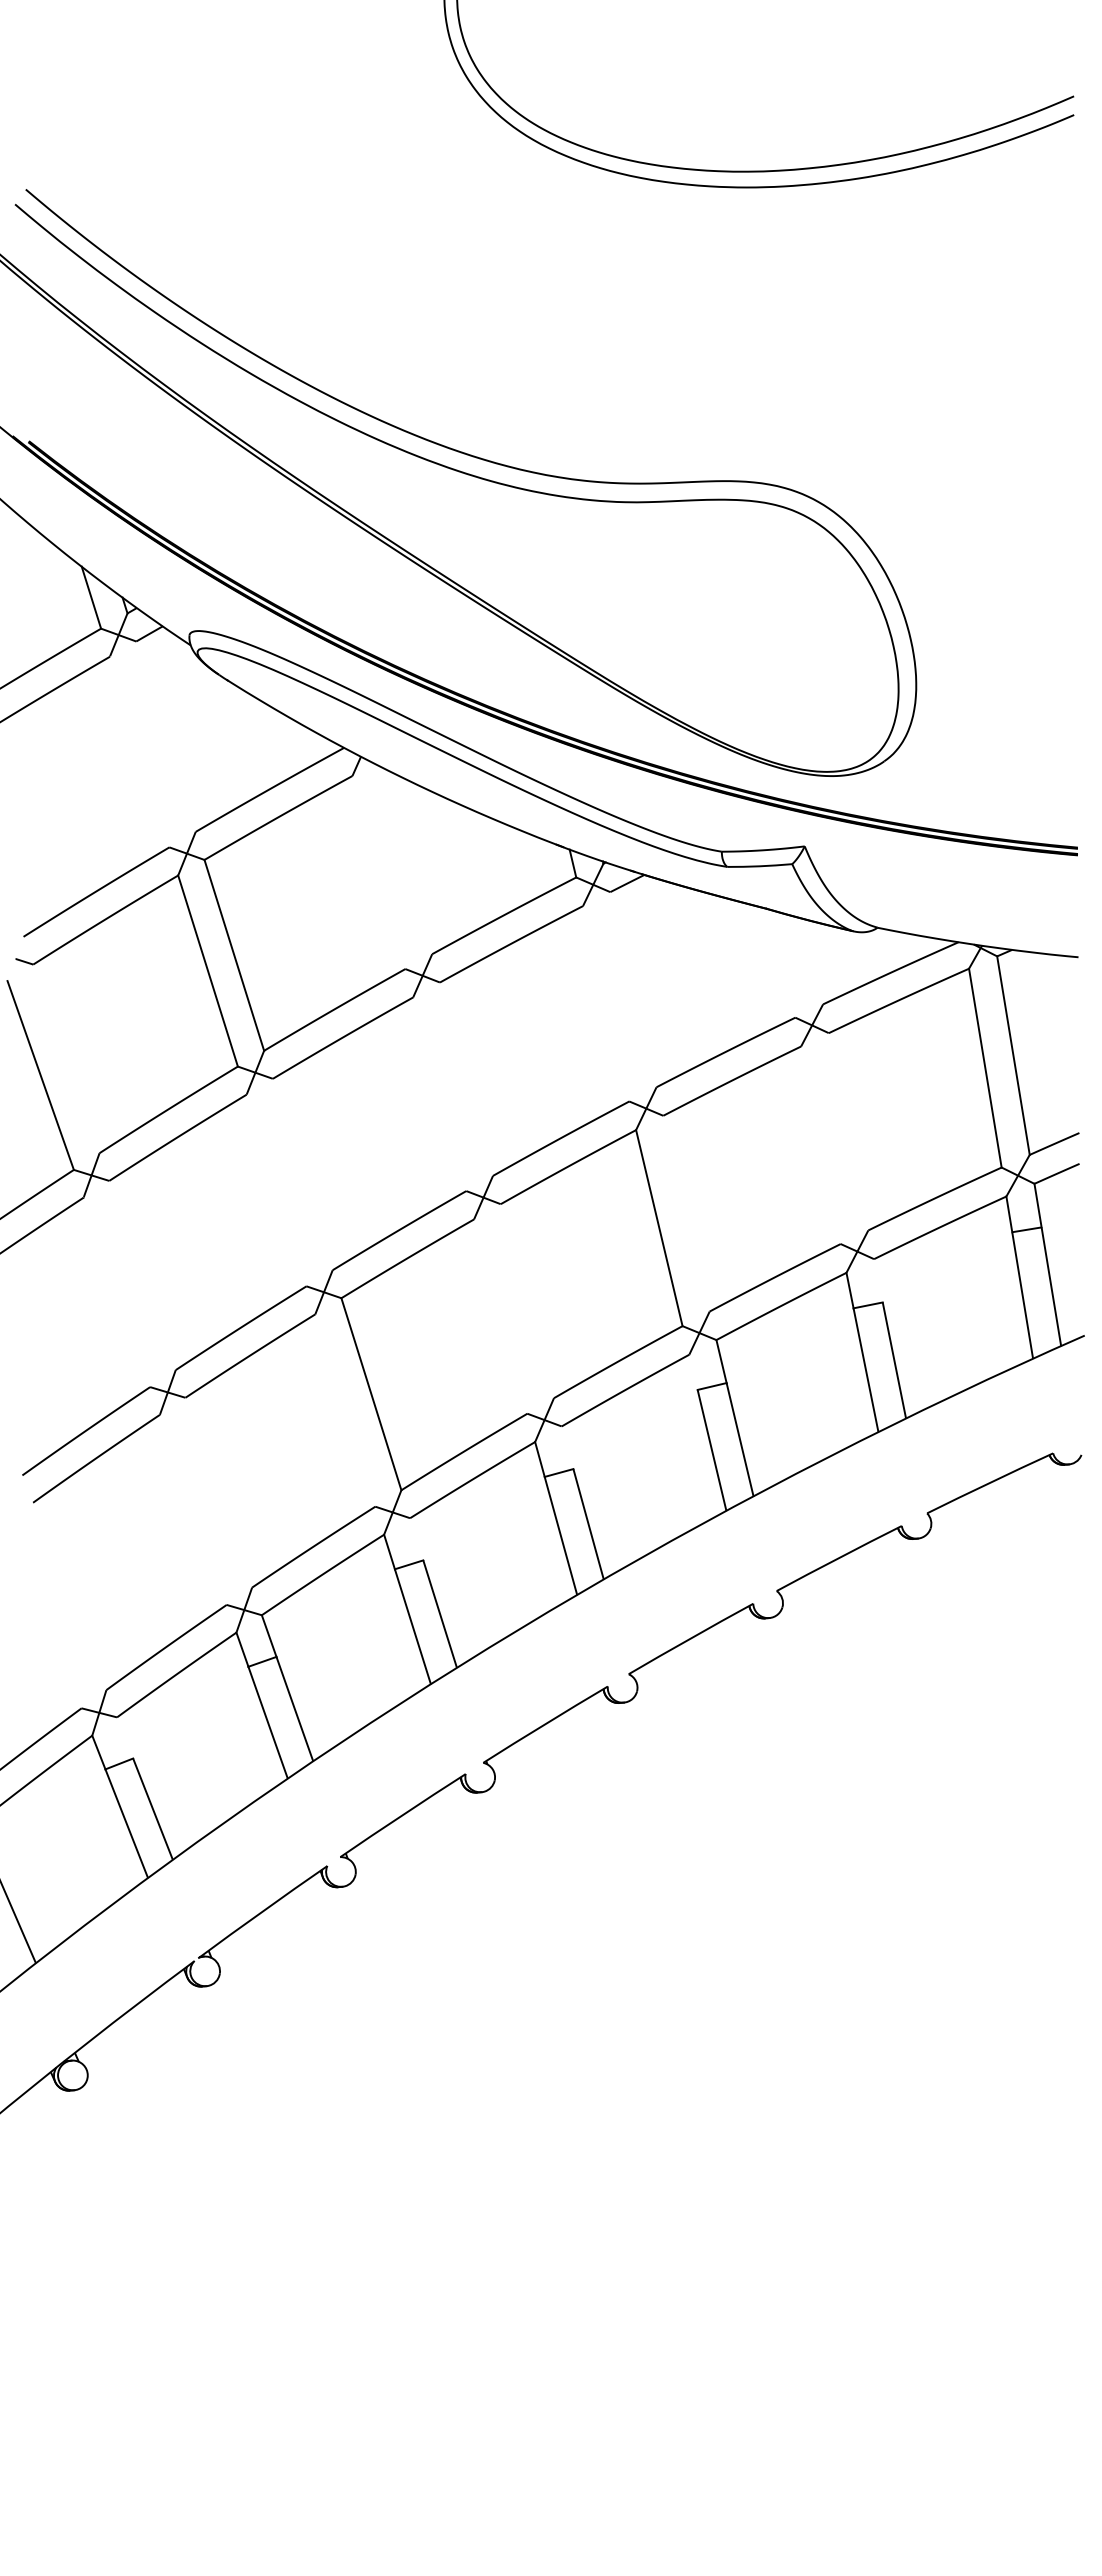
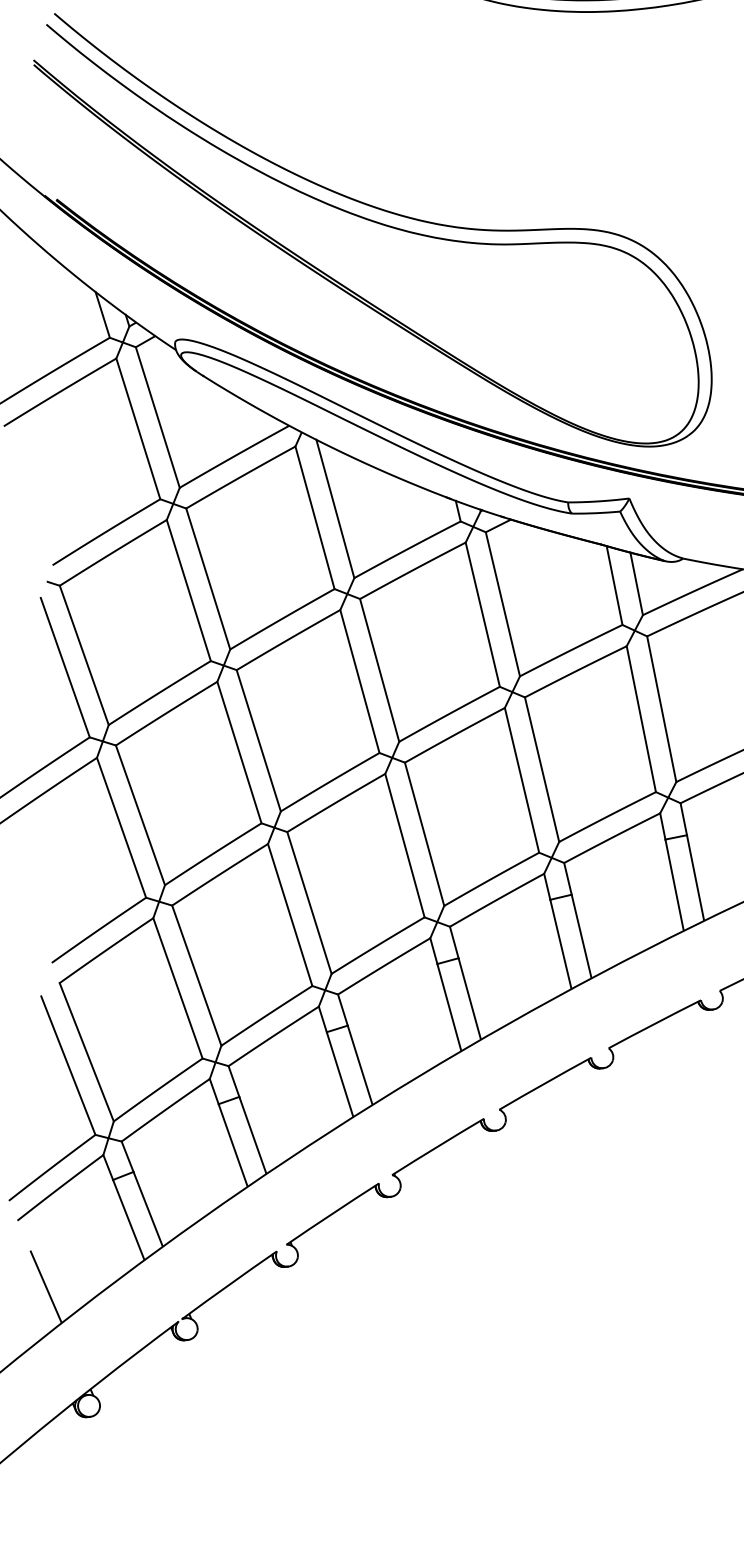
line: (165, 736) -> (157, 417), added
line: (139, 751) -> (138, 428), added
line: (406, 860) -> (335, 508), added
line: (378, 872) -> (314, 517), added
line: (814, 961) -> (636, 583), added
line: (784, 963) -> (614, 584), added
line: (633, 989) -> (502, 604), added
line: (606, 1003) -> (483, 614), added
line: (66, 1058) -> (84, 655), added
line: (466, 1078) -> (379, 669), added
line: (439, 1094) -> (359, 681), added
line: (848, 1131) -> (661, 709), added
line: (820, 1145) -> (641, 719), added
line: (302, 1174) -> (258, 740), added
line: (276, 1190) -> (239, 752), added
line: (686, 1213) -> (542, 769), added
line: (142, 1275) -> (140, 815), added
line: (878, 1280) -> (683, 819), added
line: (116, 1292) -> (121, 827), added
line: (526, 1301) -> (423, 834), added
line: (500, 1316) -> (404, 845), added
line: (693, 1371) -> (547, 886), added
line: (345, 1410) -> (290, 914), added
line: (567, 1447) -> (454, 942), added
line: (218, 1492) -> (196, 975), added
line: (192, 1509) -> (177, 988), added
line: (416, 1539) -> (342, 1010), added
line: (69, 1596) -> (86, 1052), added
line: (44, 1614) -> (68, 1065), added
line: (125, 1737) -> (127, 1156), added

